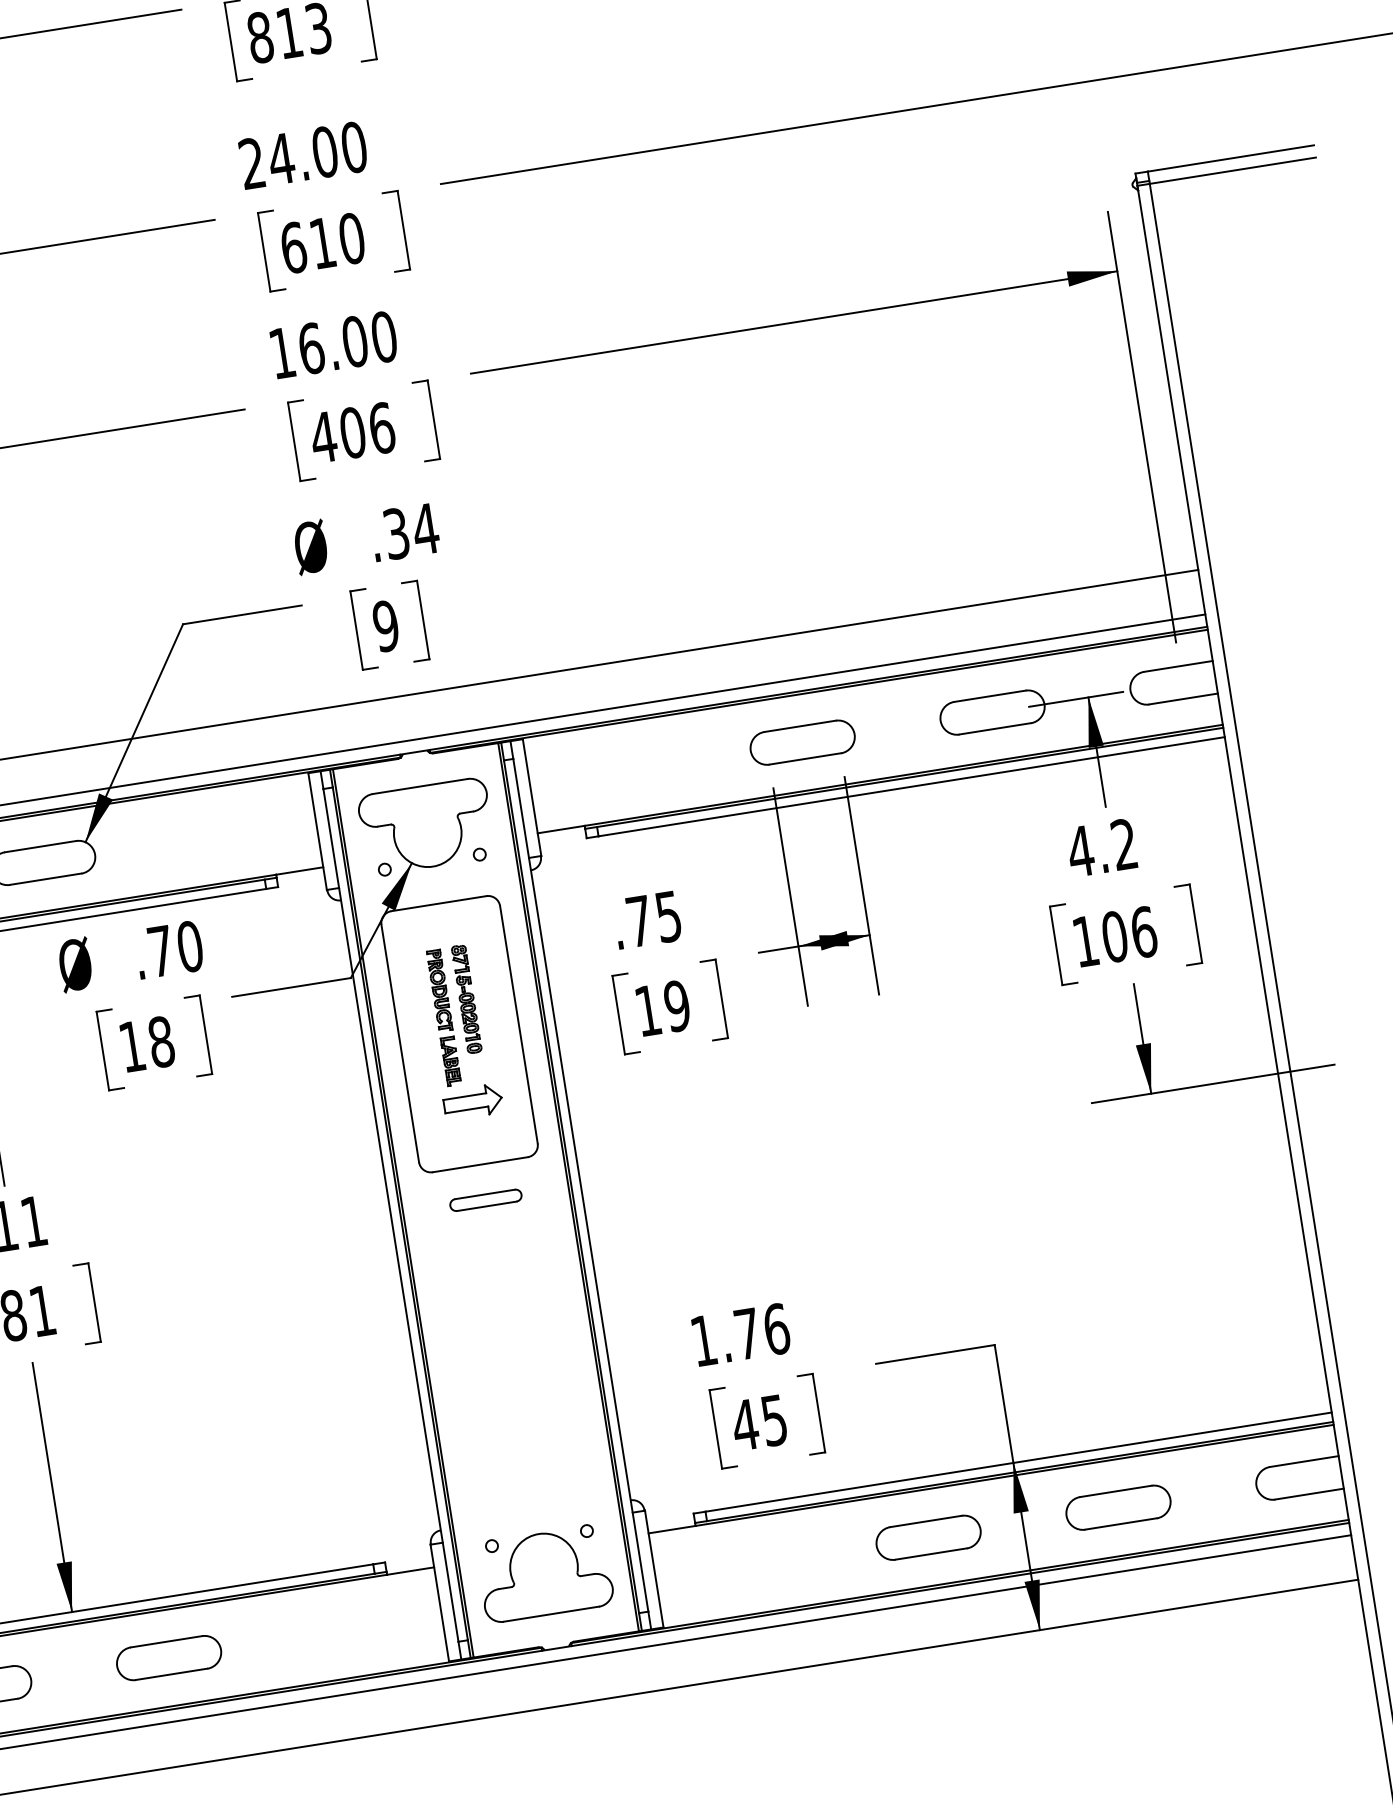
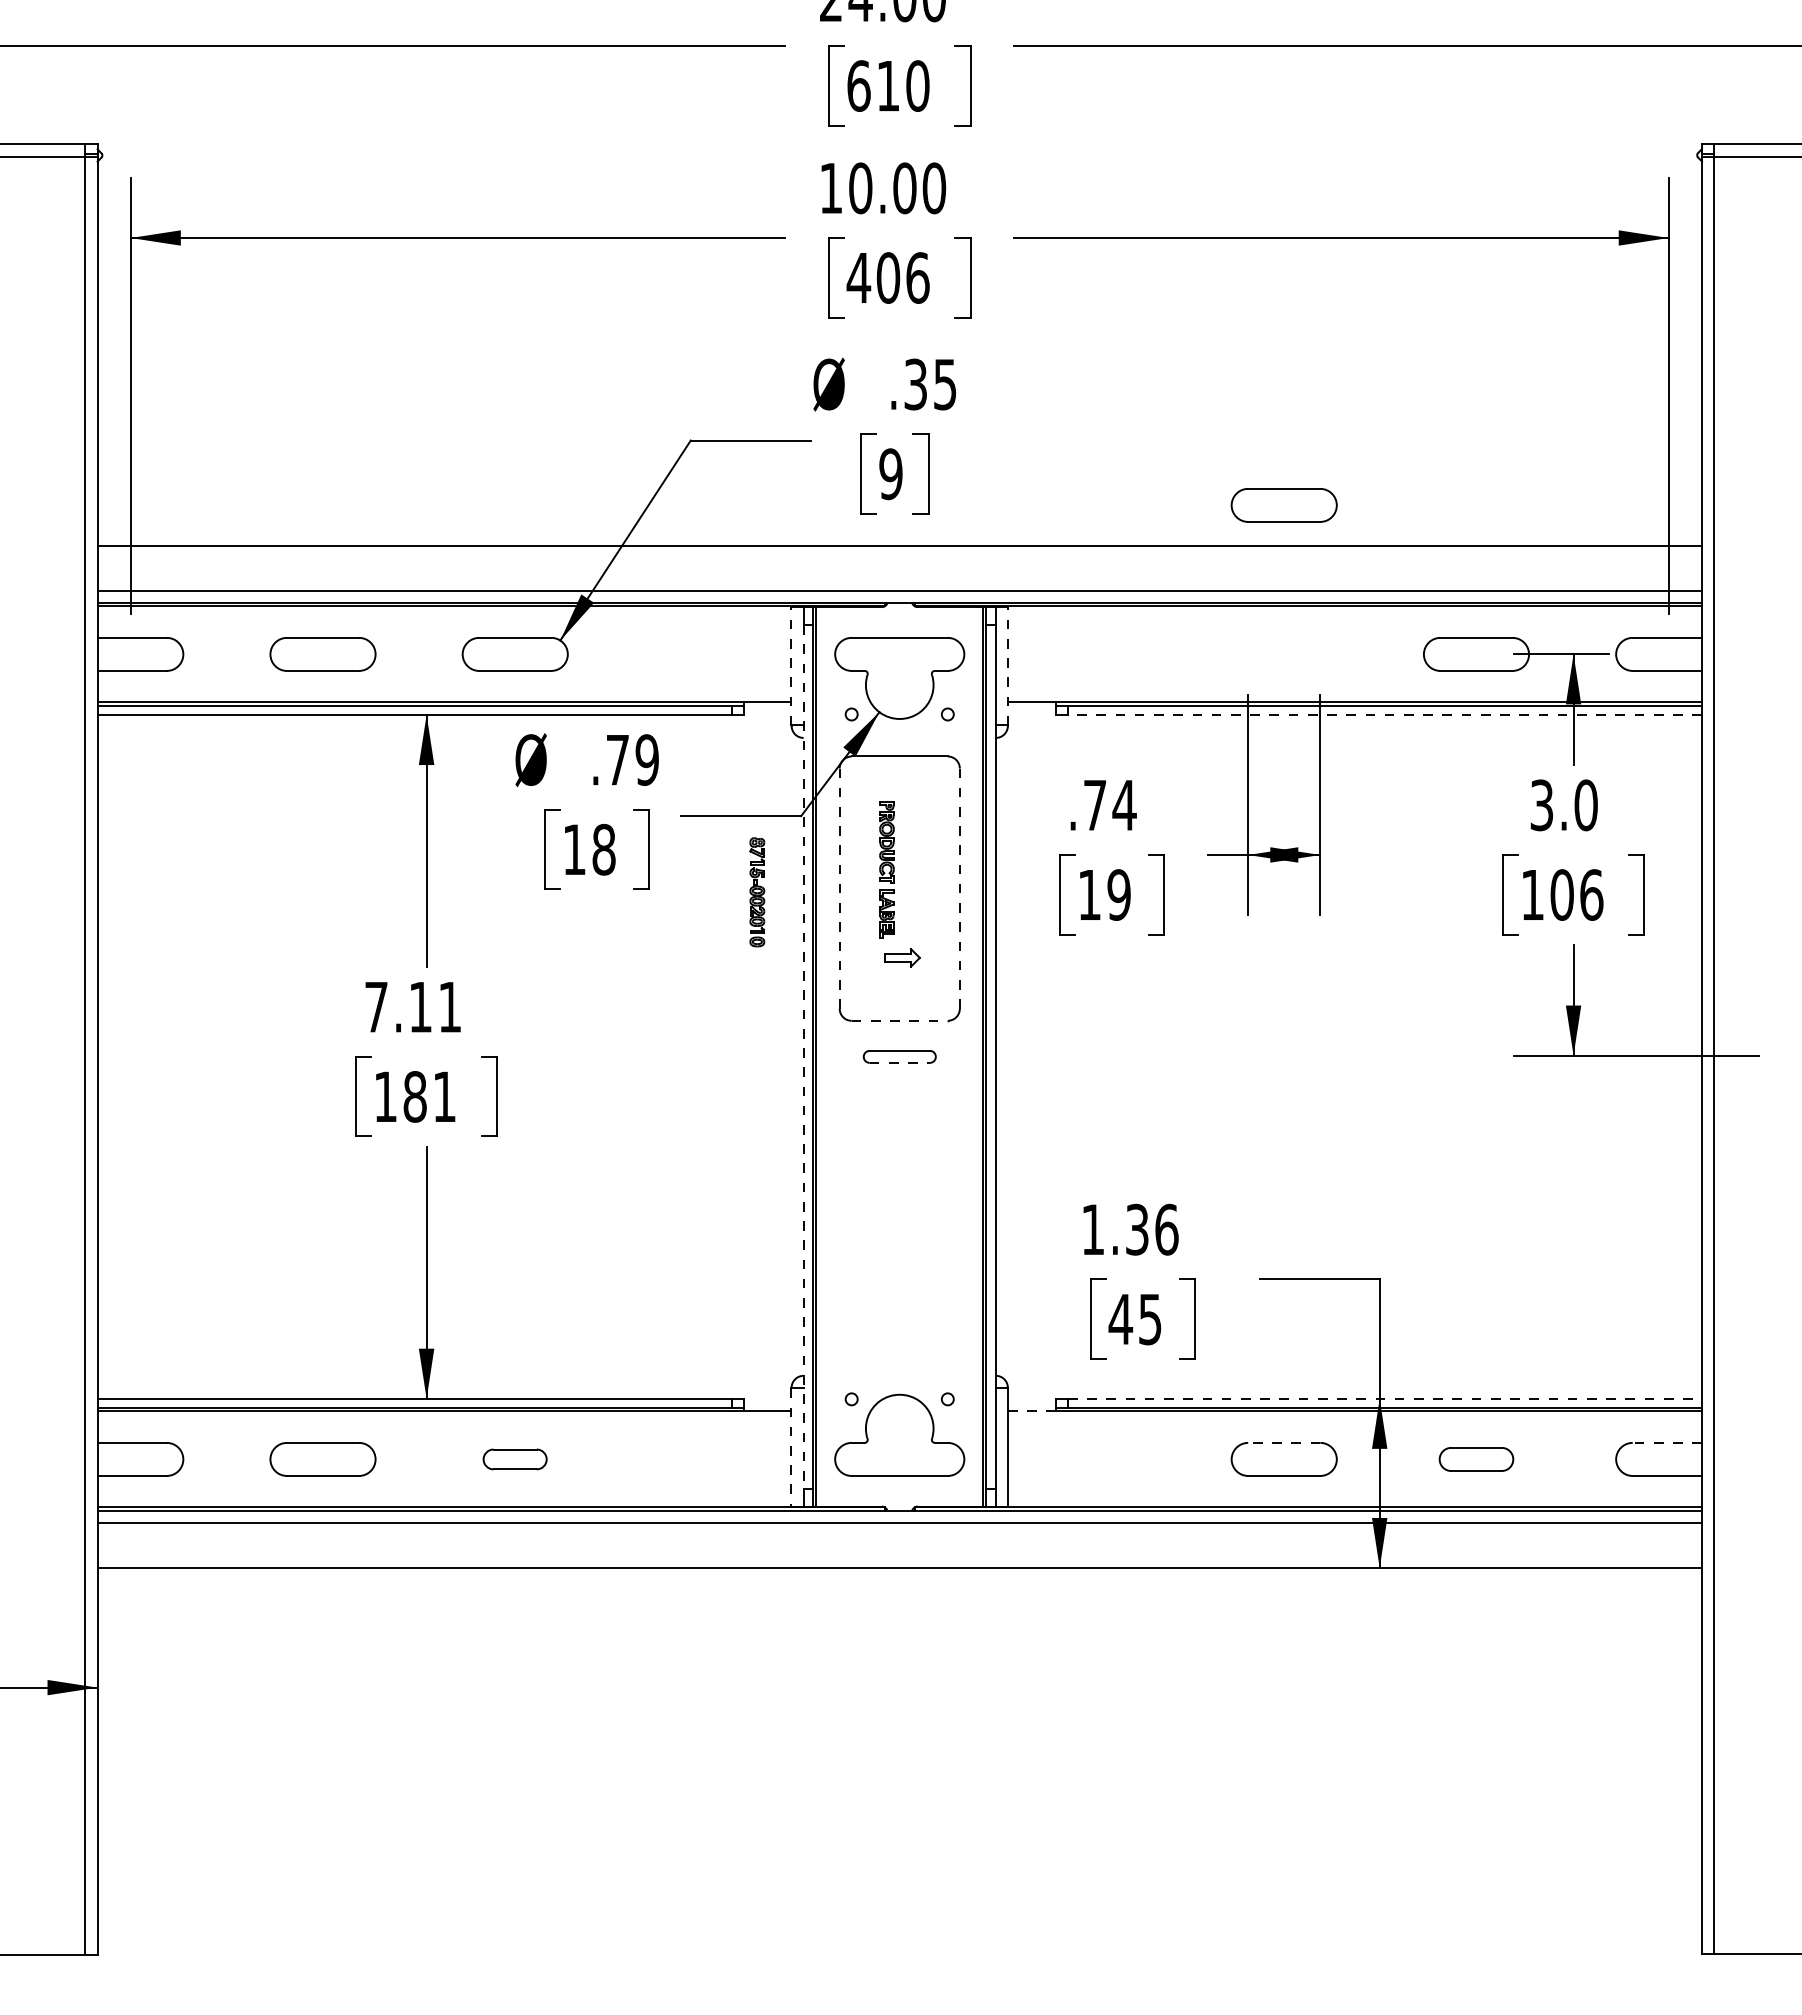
text: (311, 348) -> (860, 188), 16.00 -> 10.00
text: (425, 529) -> (945, 384), .34 -> .35
part: (801, 742) -> (1283, 505), moved
line: (911, 786) -> (1384, 714), solid -> dashed
line: (532, 796) -> (1008, 665), solid -> dashed
line: (317, 830) -> (791, 665), solid -> dashed
text: (1102, 848) -> (1563, 805), 4.2 -> 3.0
text: (668, 916) -> (1124, 805), .75 -> .74
text: (189, 946) -> (646, 759), .70 -> .79
part: (466, 999) -> (757, 892), moved
line: (518, 1024) -> (959, 888), solid -> dashed
line: (400, 1044) -> (839, 889), solid -> dashed
part: (473, 1101) -> (902, 957), size x0.6
line: (480, 1164) -> (900, 1020), solid -> dashed
line: (487, 1205) -> (900, 1062), solid -> dashed
line: (390, 1215) -> (803, 1056), solid -> dashed
text: (747, 1333) -> (1137, 1229), 1.76 -> 1.36
line: (1019, 1461) -> (1385, 1398), solid -> dashed
line: (1304, 1461) -> (1667, 1442), solid -> dashed
part: (1118, 1507) -> (1476, 1459), size x0.7
line: (925, 1521) -> (1283, 1442), solid -> dashed
line: (672, 1529) -> (1032, 1411), solid -> dashed
line: (440, 1603) -> (791, 1447), solid -> dashed
part: (168, 1658) -> (514, 1459), size x0.6

